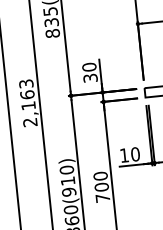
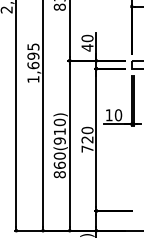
text: (90, 77) -> (87, 47), 30 -> 40
text: (28, 103) -> (33, 63), 2,163 -> 1,695
text: (101, 186) -> (87, 139), 700 -> 720

